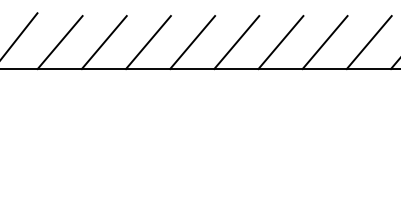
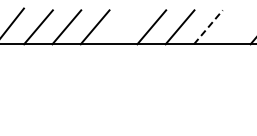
line: (325, 41) -> (208, 26), solid -> dashed
line: (192, 42) -> (123, 27), removed
line: (368, 42) -> (236, 27), removed

